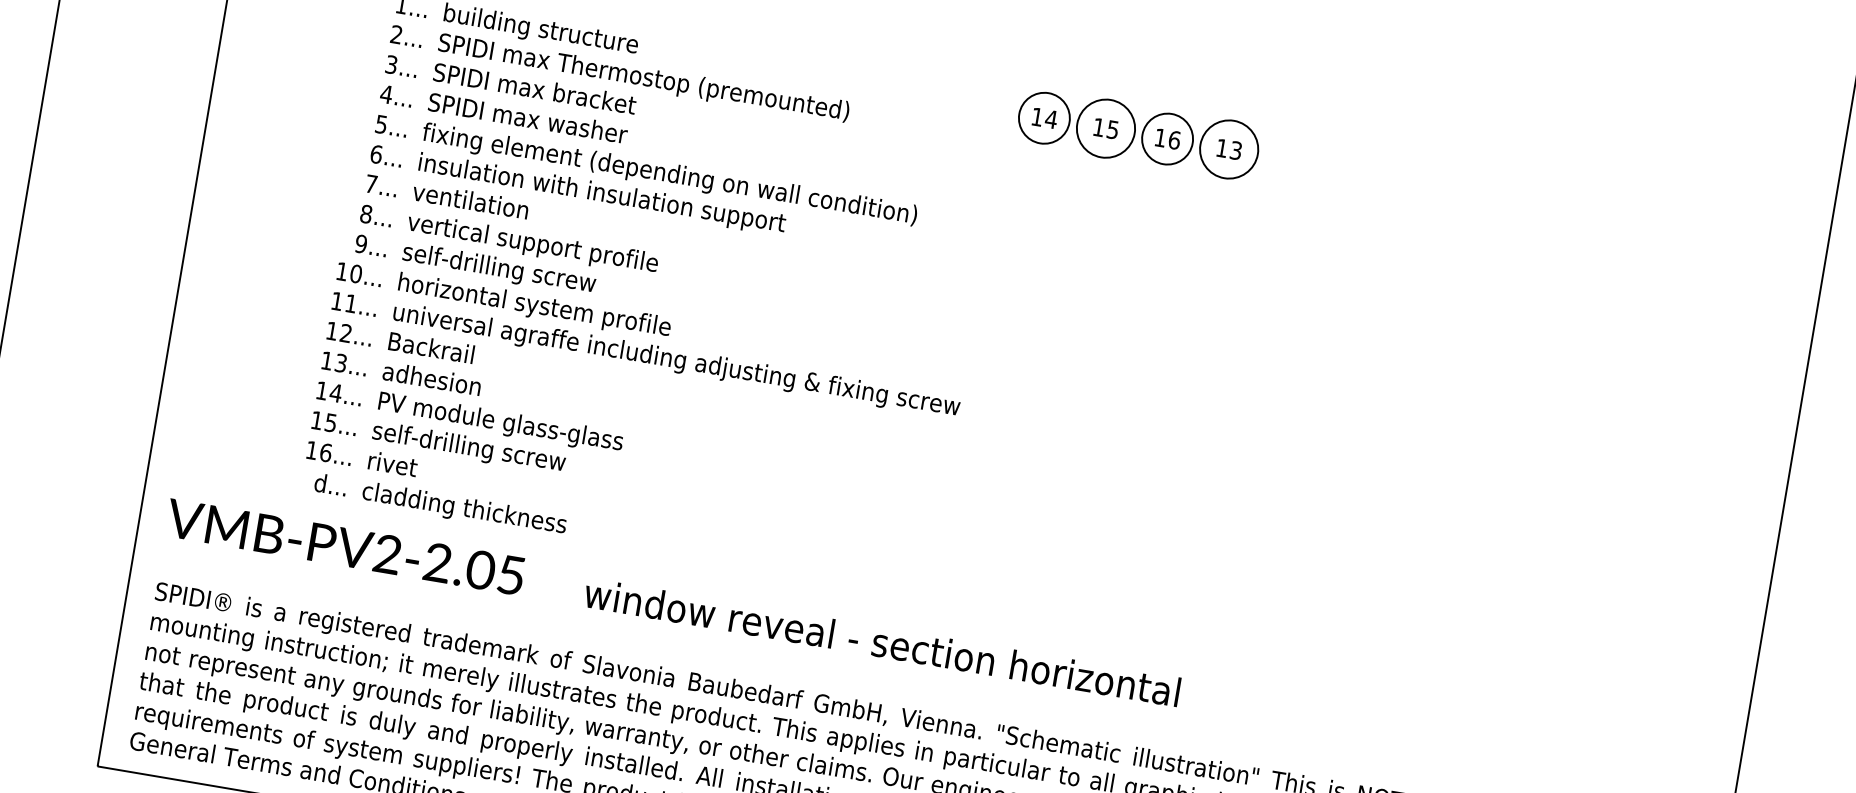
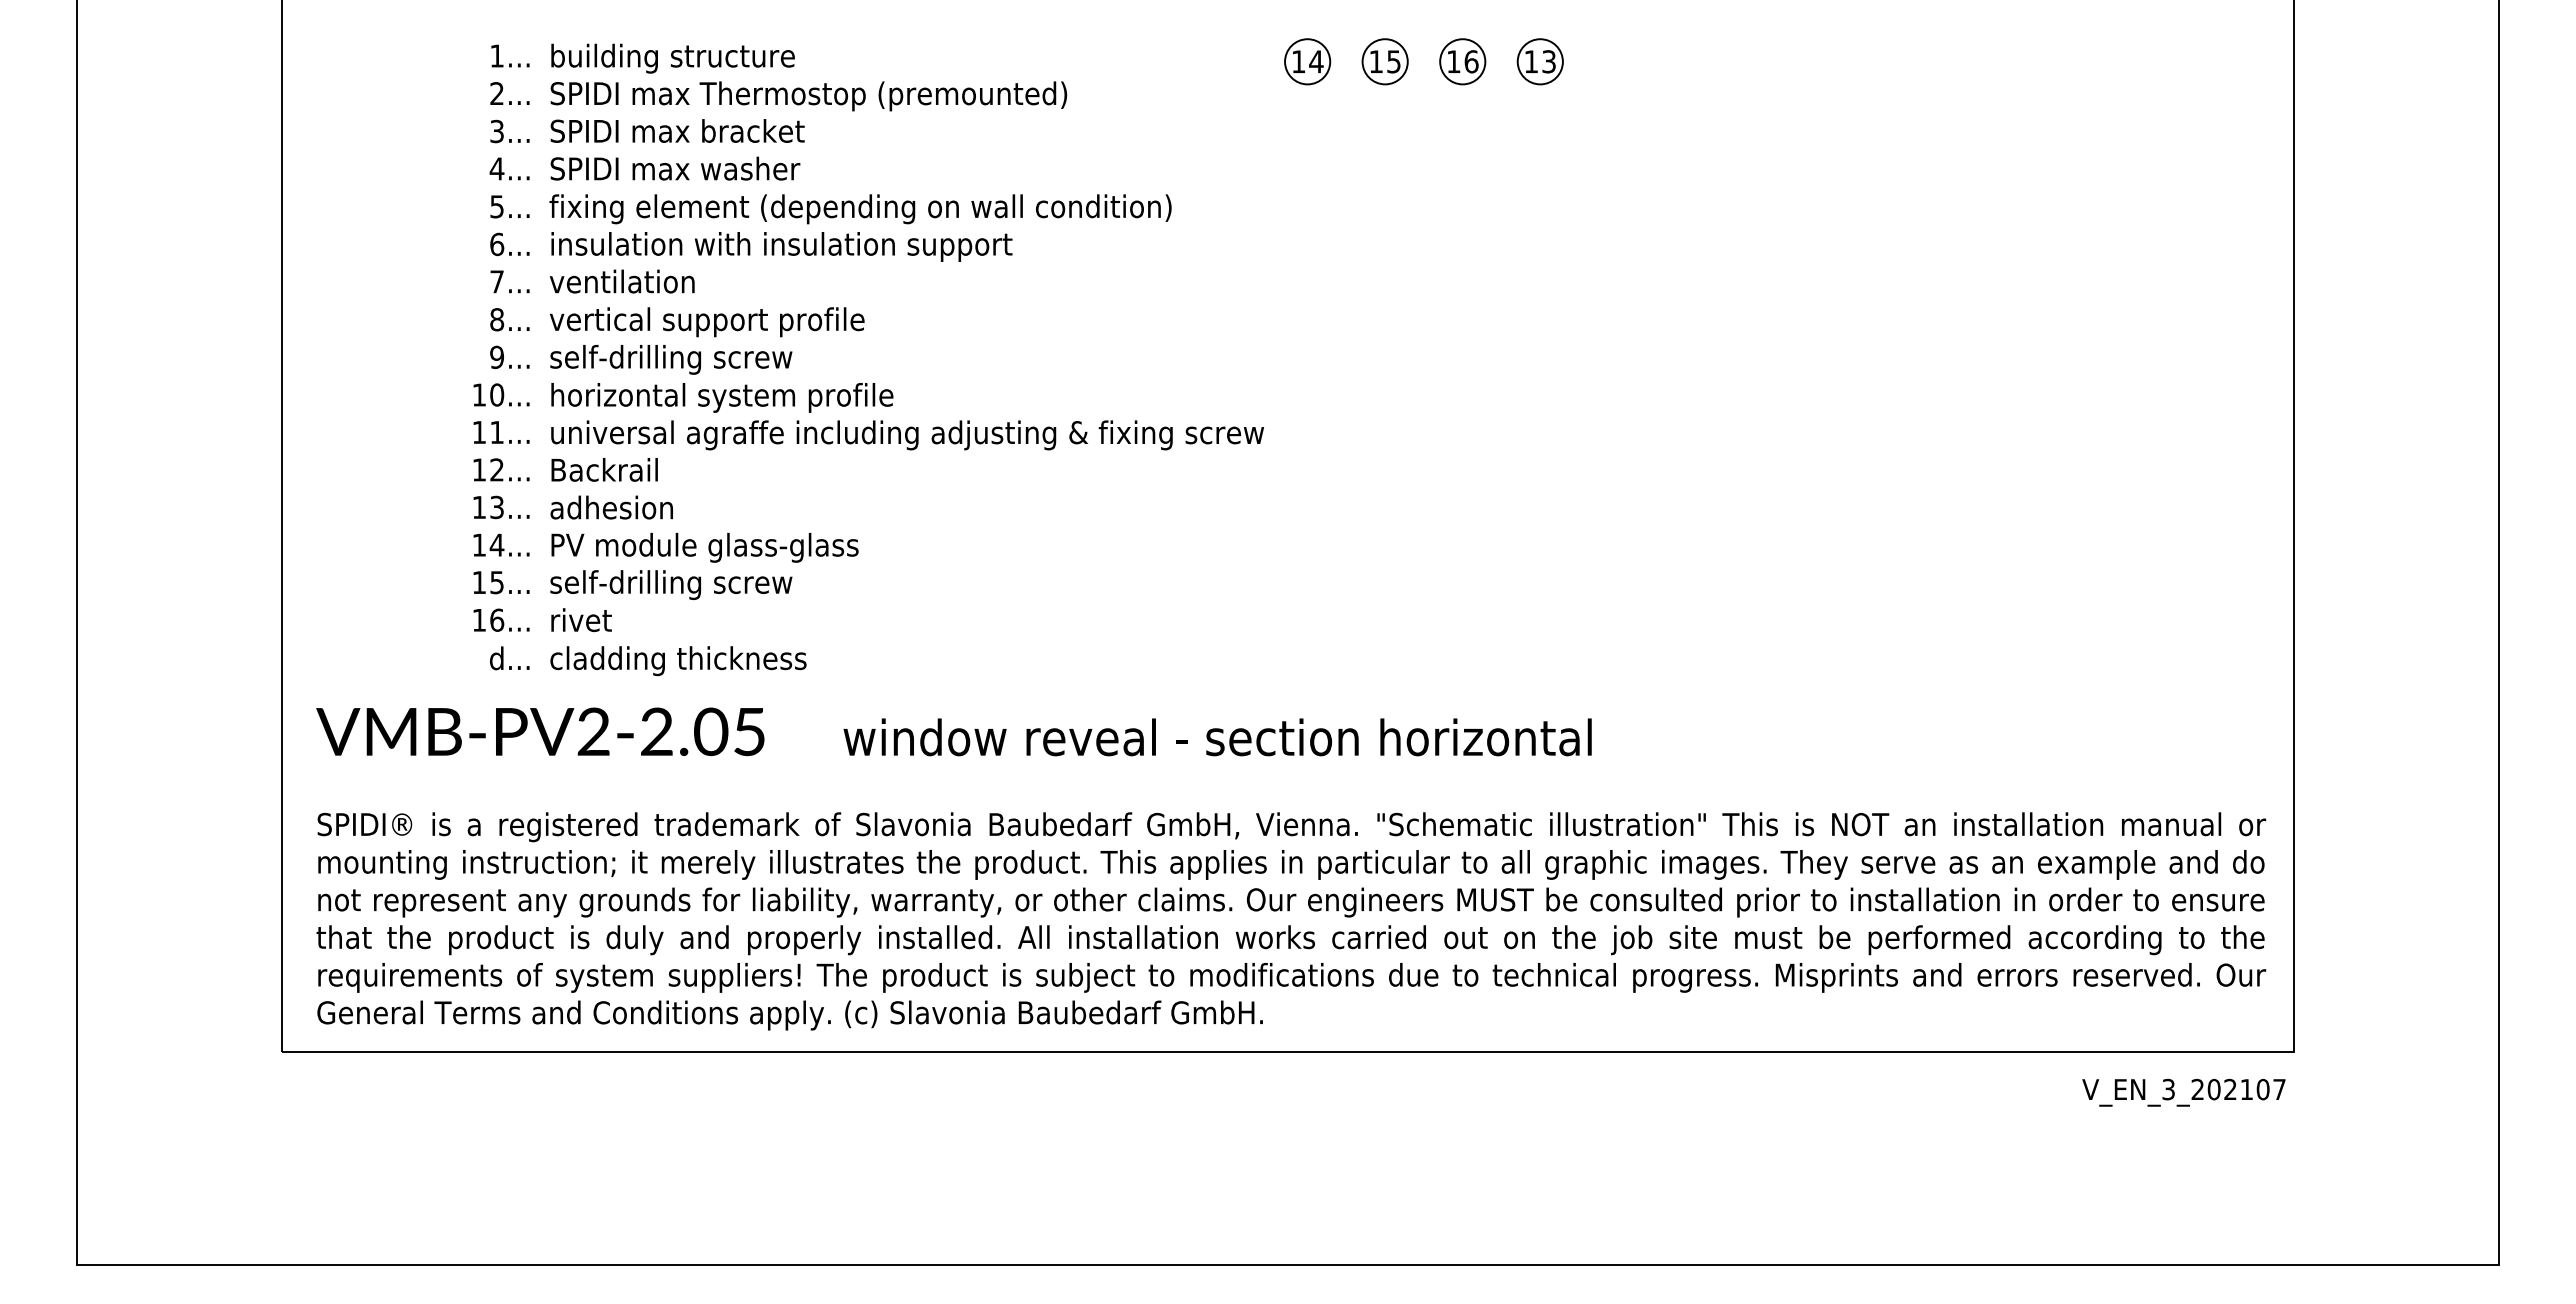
circle: (1044, 118) -> (1307, 61), size x0.71
circle: (1105, 128) -> (1384, 61), size x0.62
circle: (1167, 138) -> (1462, 61), size x0.71
circle: (1228, 149) -> (1539, 61), size x0.62

